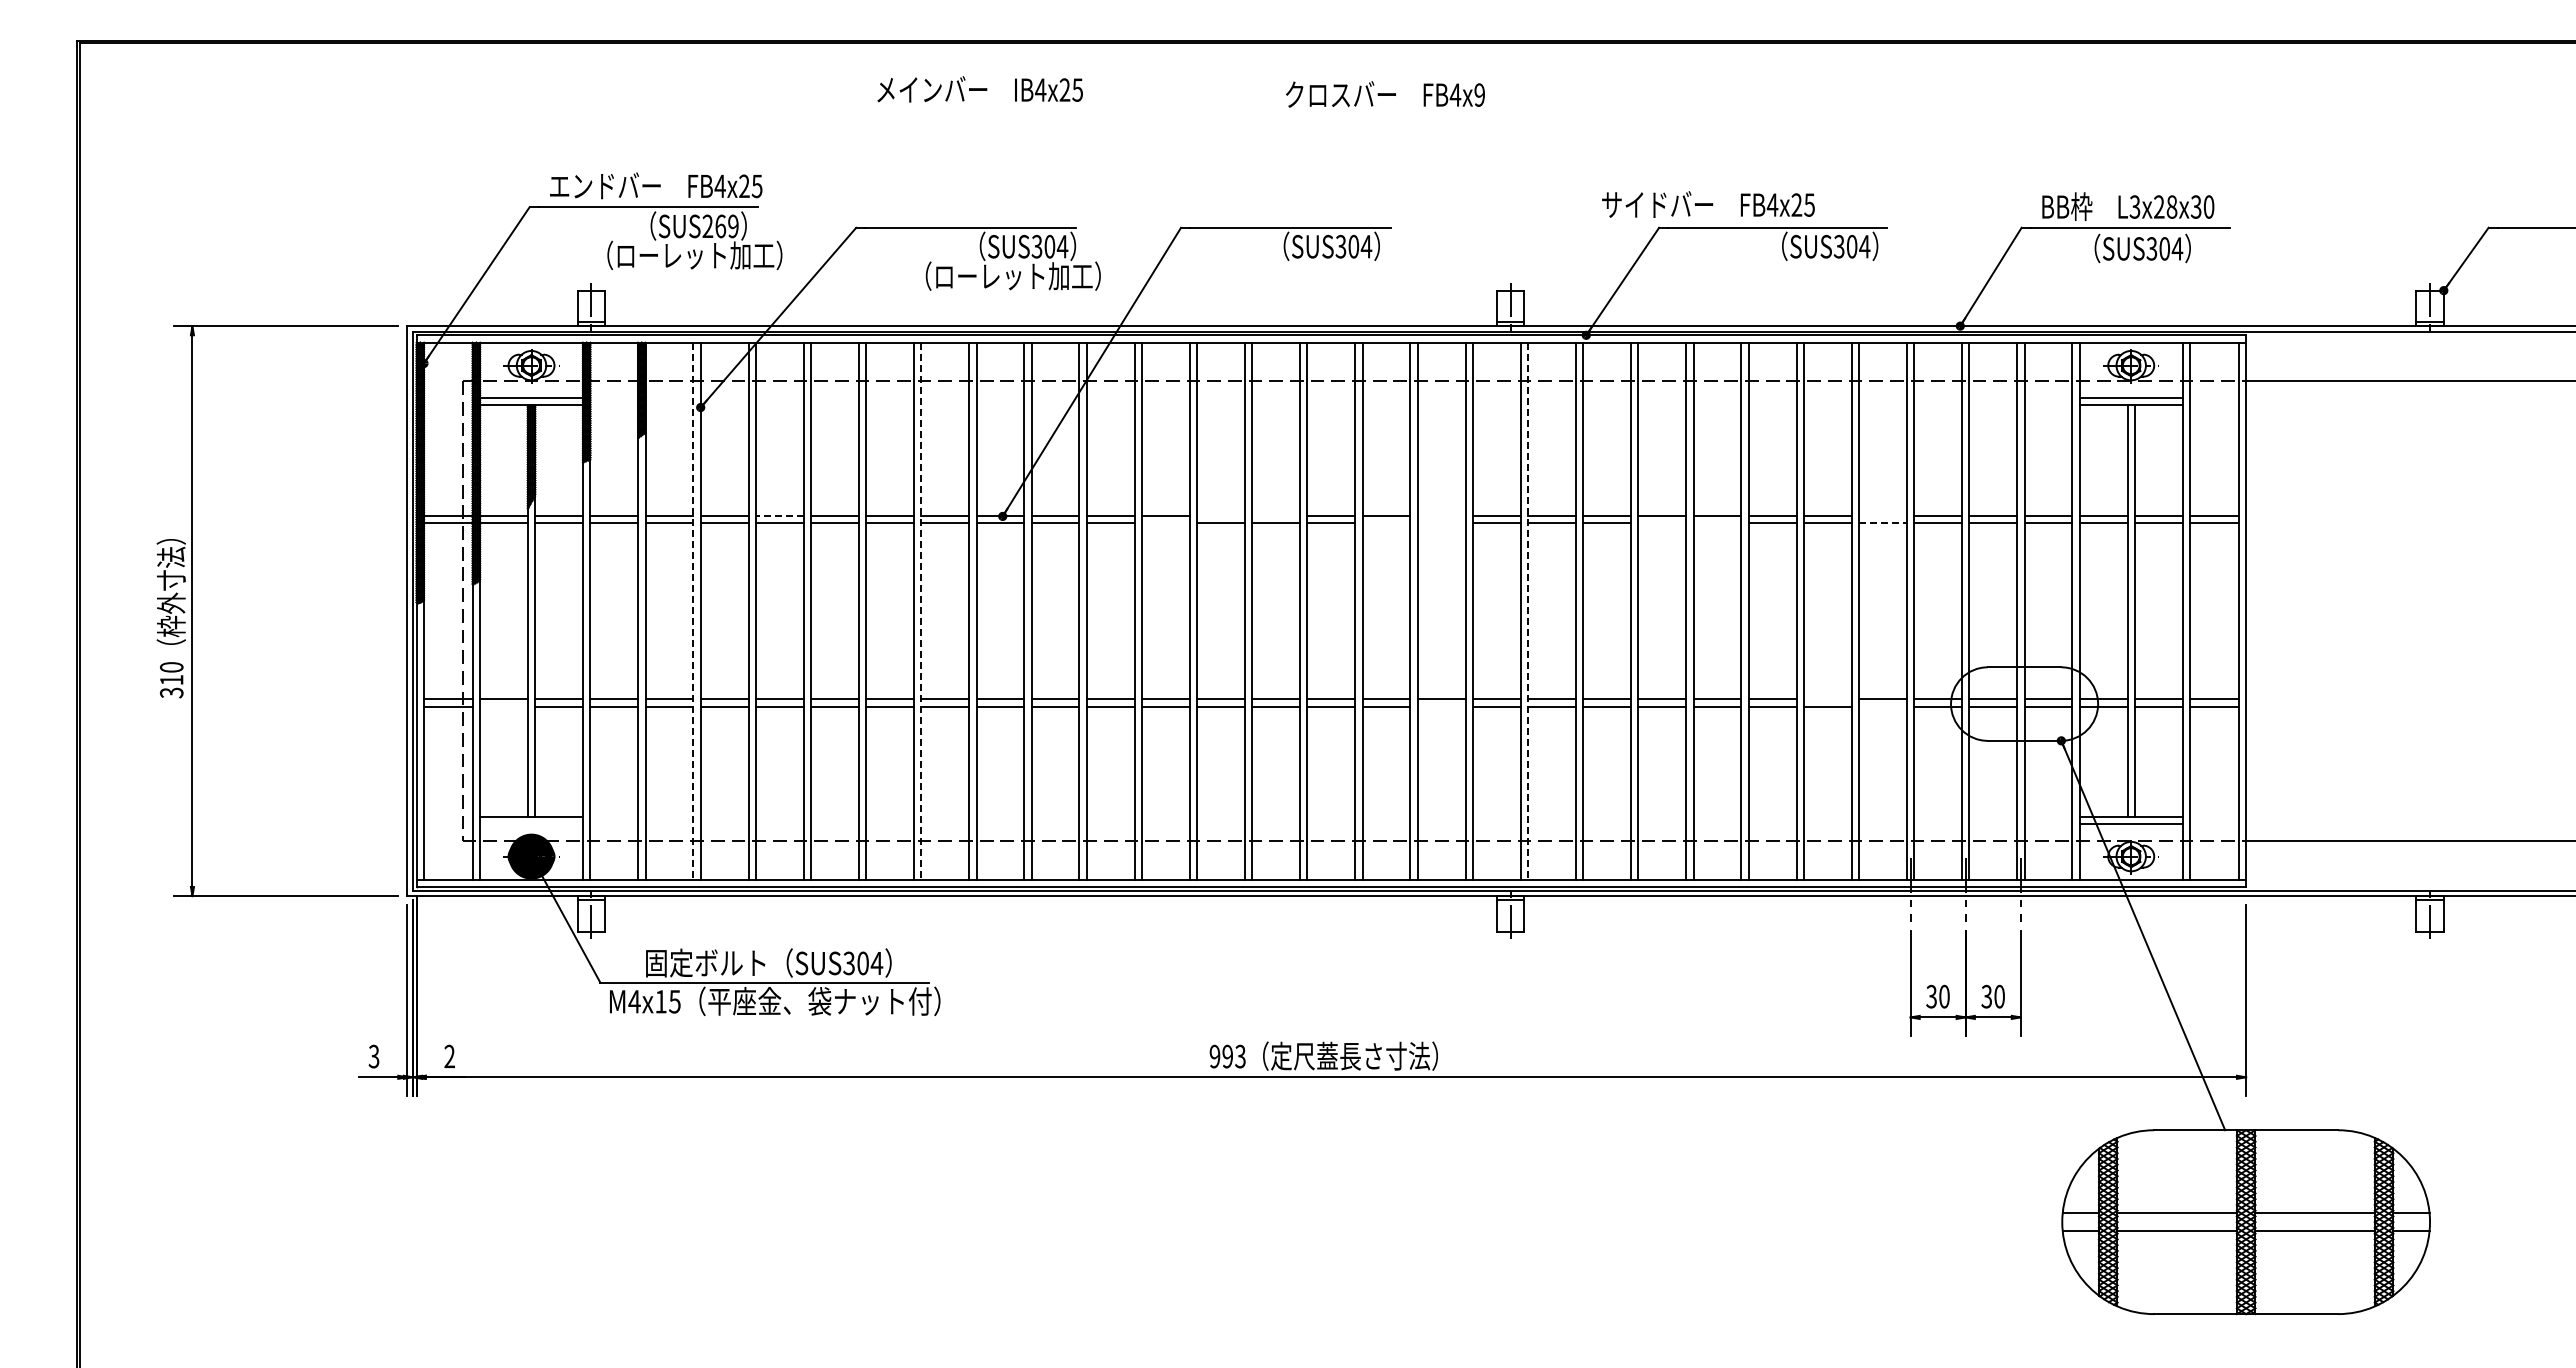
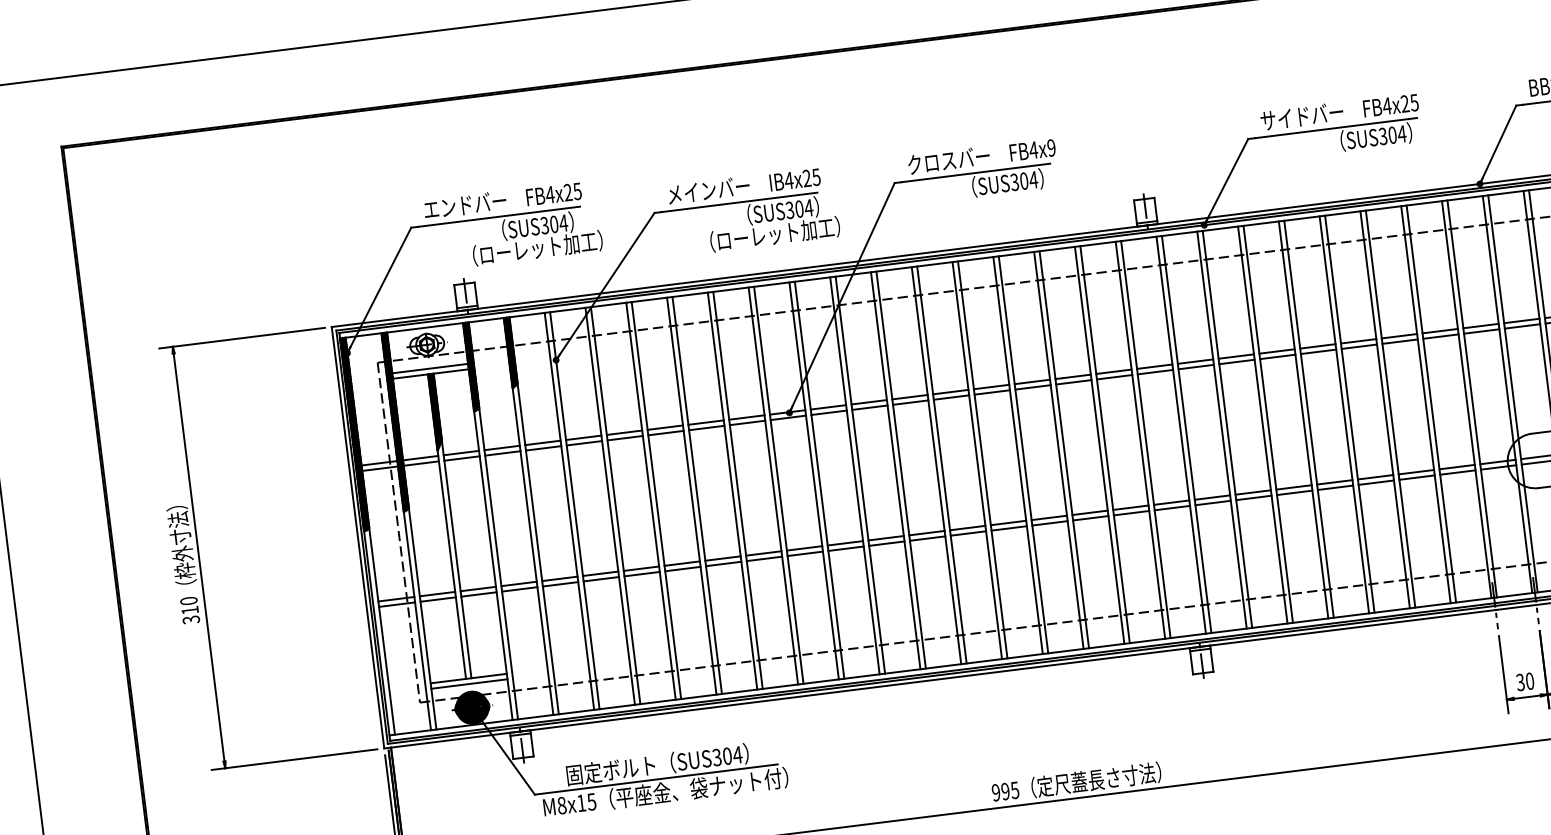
text: (979, 89) -> (743, 185), moved
text: (1385, 94) -> (981, 156), moved
text: (1708, 204) -> (1339, 111), moved
text: (720, 226) -> (554, 224), SUS269 -> SUS304
line: (779, 515) -> (624, 432), dashed -> solid
line: (1220, 515) -> (950, 392), added
line: (1276, 515) -> (991, 386), added
line: (1441, 515) -> (1113, 371), added
line: (1882, 515) -> (1439, 331), added
line: (1165, 522) -> (910, 402), added
line: (1386, 522) -> (1073, 382), added
line: (1441, 522) -> (1114, 376), added
line: (1662, 522) -> (1277, 356), added
line: (1717, 522) -> (1318, 351), added
line: (1883, 522) -> (1441, 336), dashed -> solid
line: (693, 611) -> (569, 511), dashed -> solid
line: (921, 611) -> (738, 490), dashed -> solid
line: (1528, 611) -> (1186, 434), dashed -> solid
line: (1827, 699) -> (1416, 472), added
line: (503, 706) -> (437, 599), added
line: (1441, 706) -> (1131, 513), added
line: (1882, 706) -> (1457, 472), added
line: (531, 824) -> (469, 684), added
text: (634, 1001) -> (561, 805), M4x15 -> M8x15
text: (1240, 1055) -> (1014, 789), 993 -> 995

